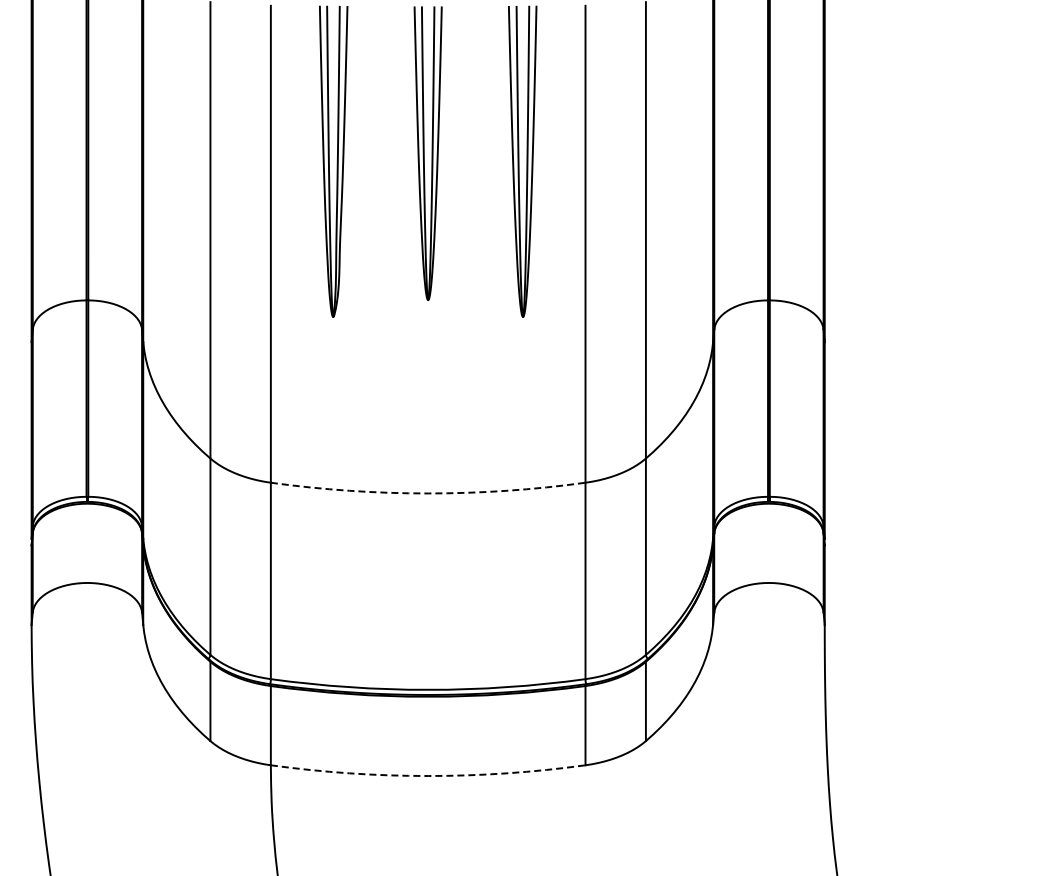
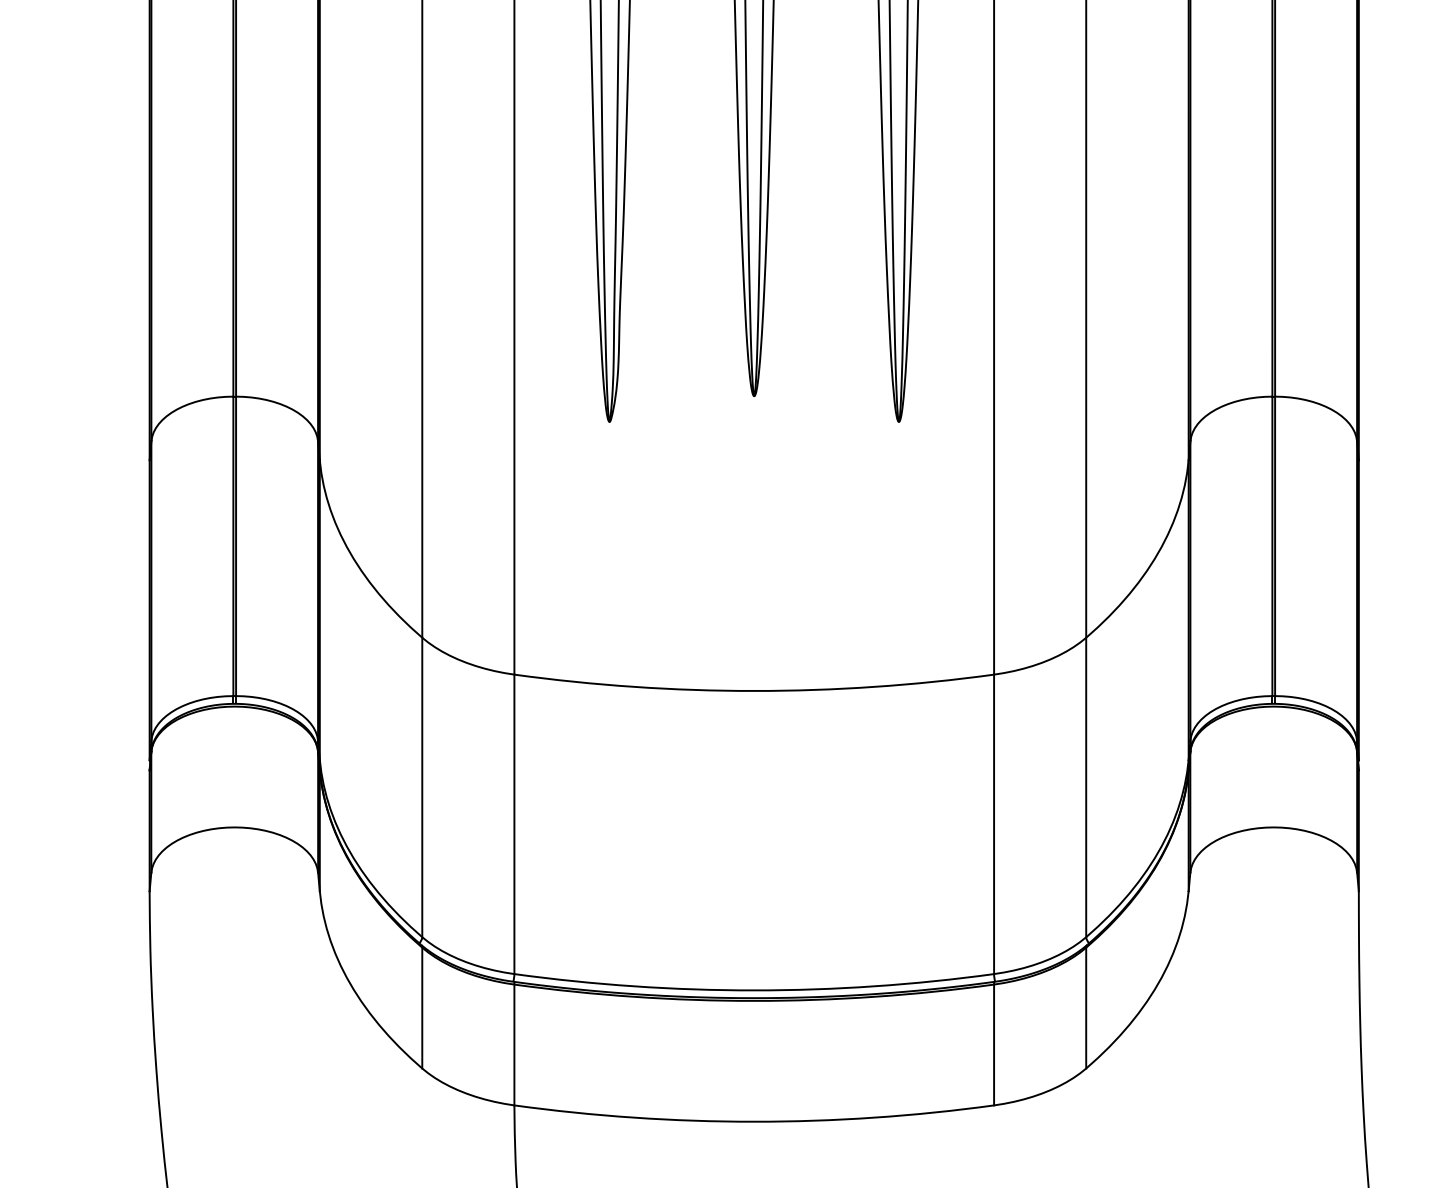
arc: (428, 493) -> (754, 691), dashed -> solid
arc: (428, 776) -> (754, 1122), dashed -> solid

